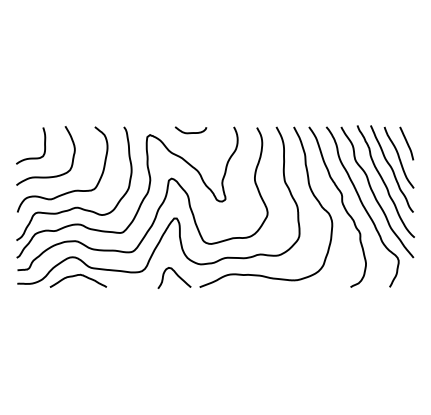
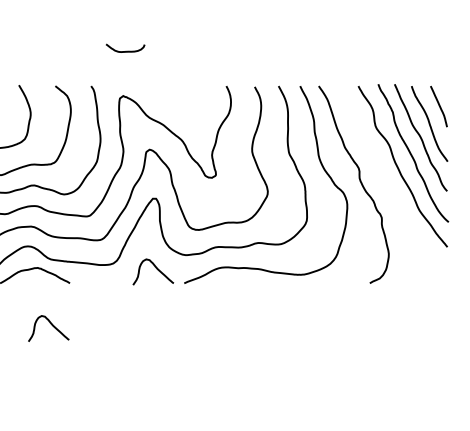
curve: (190, 132) -> (124, 51), moved
curve: (362, 206) -> (384, 183), removed
curve: (91, 321) -> (51, 325), added

